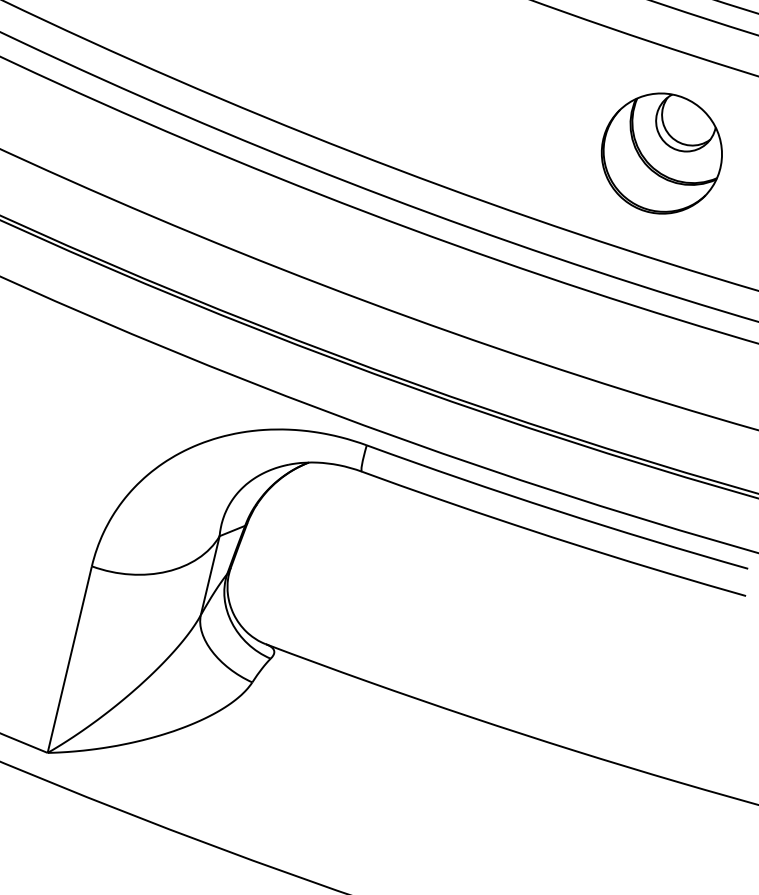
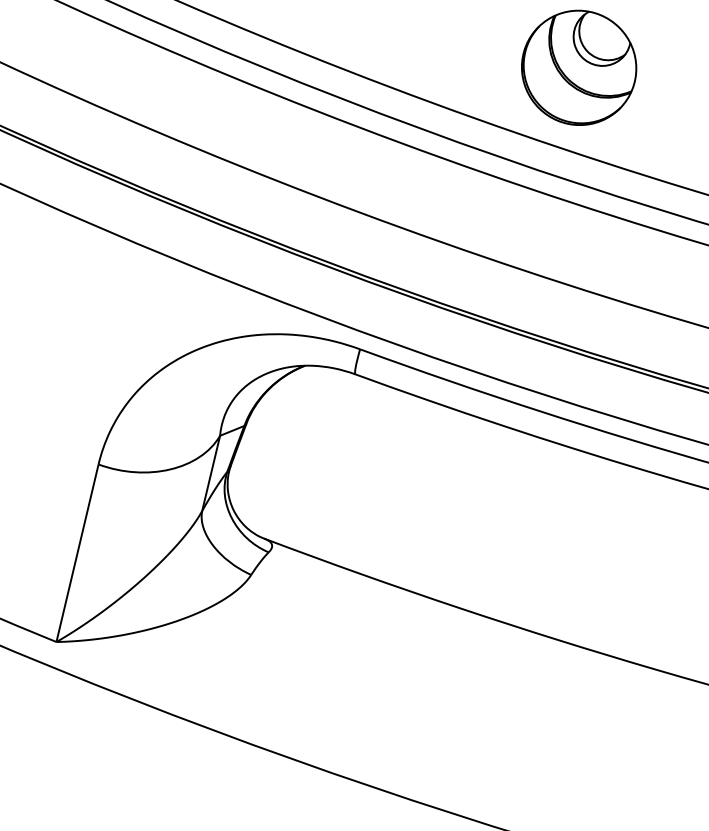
part: (661, 153) -> (578, 67), moved

